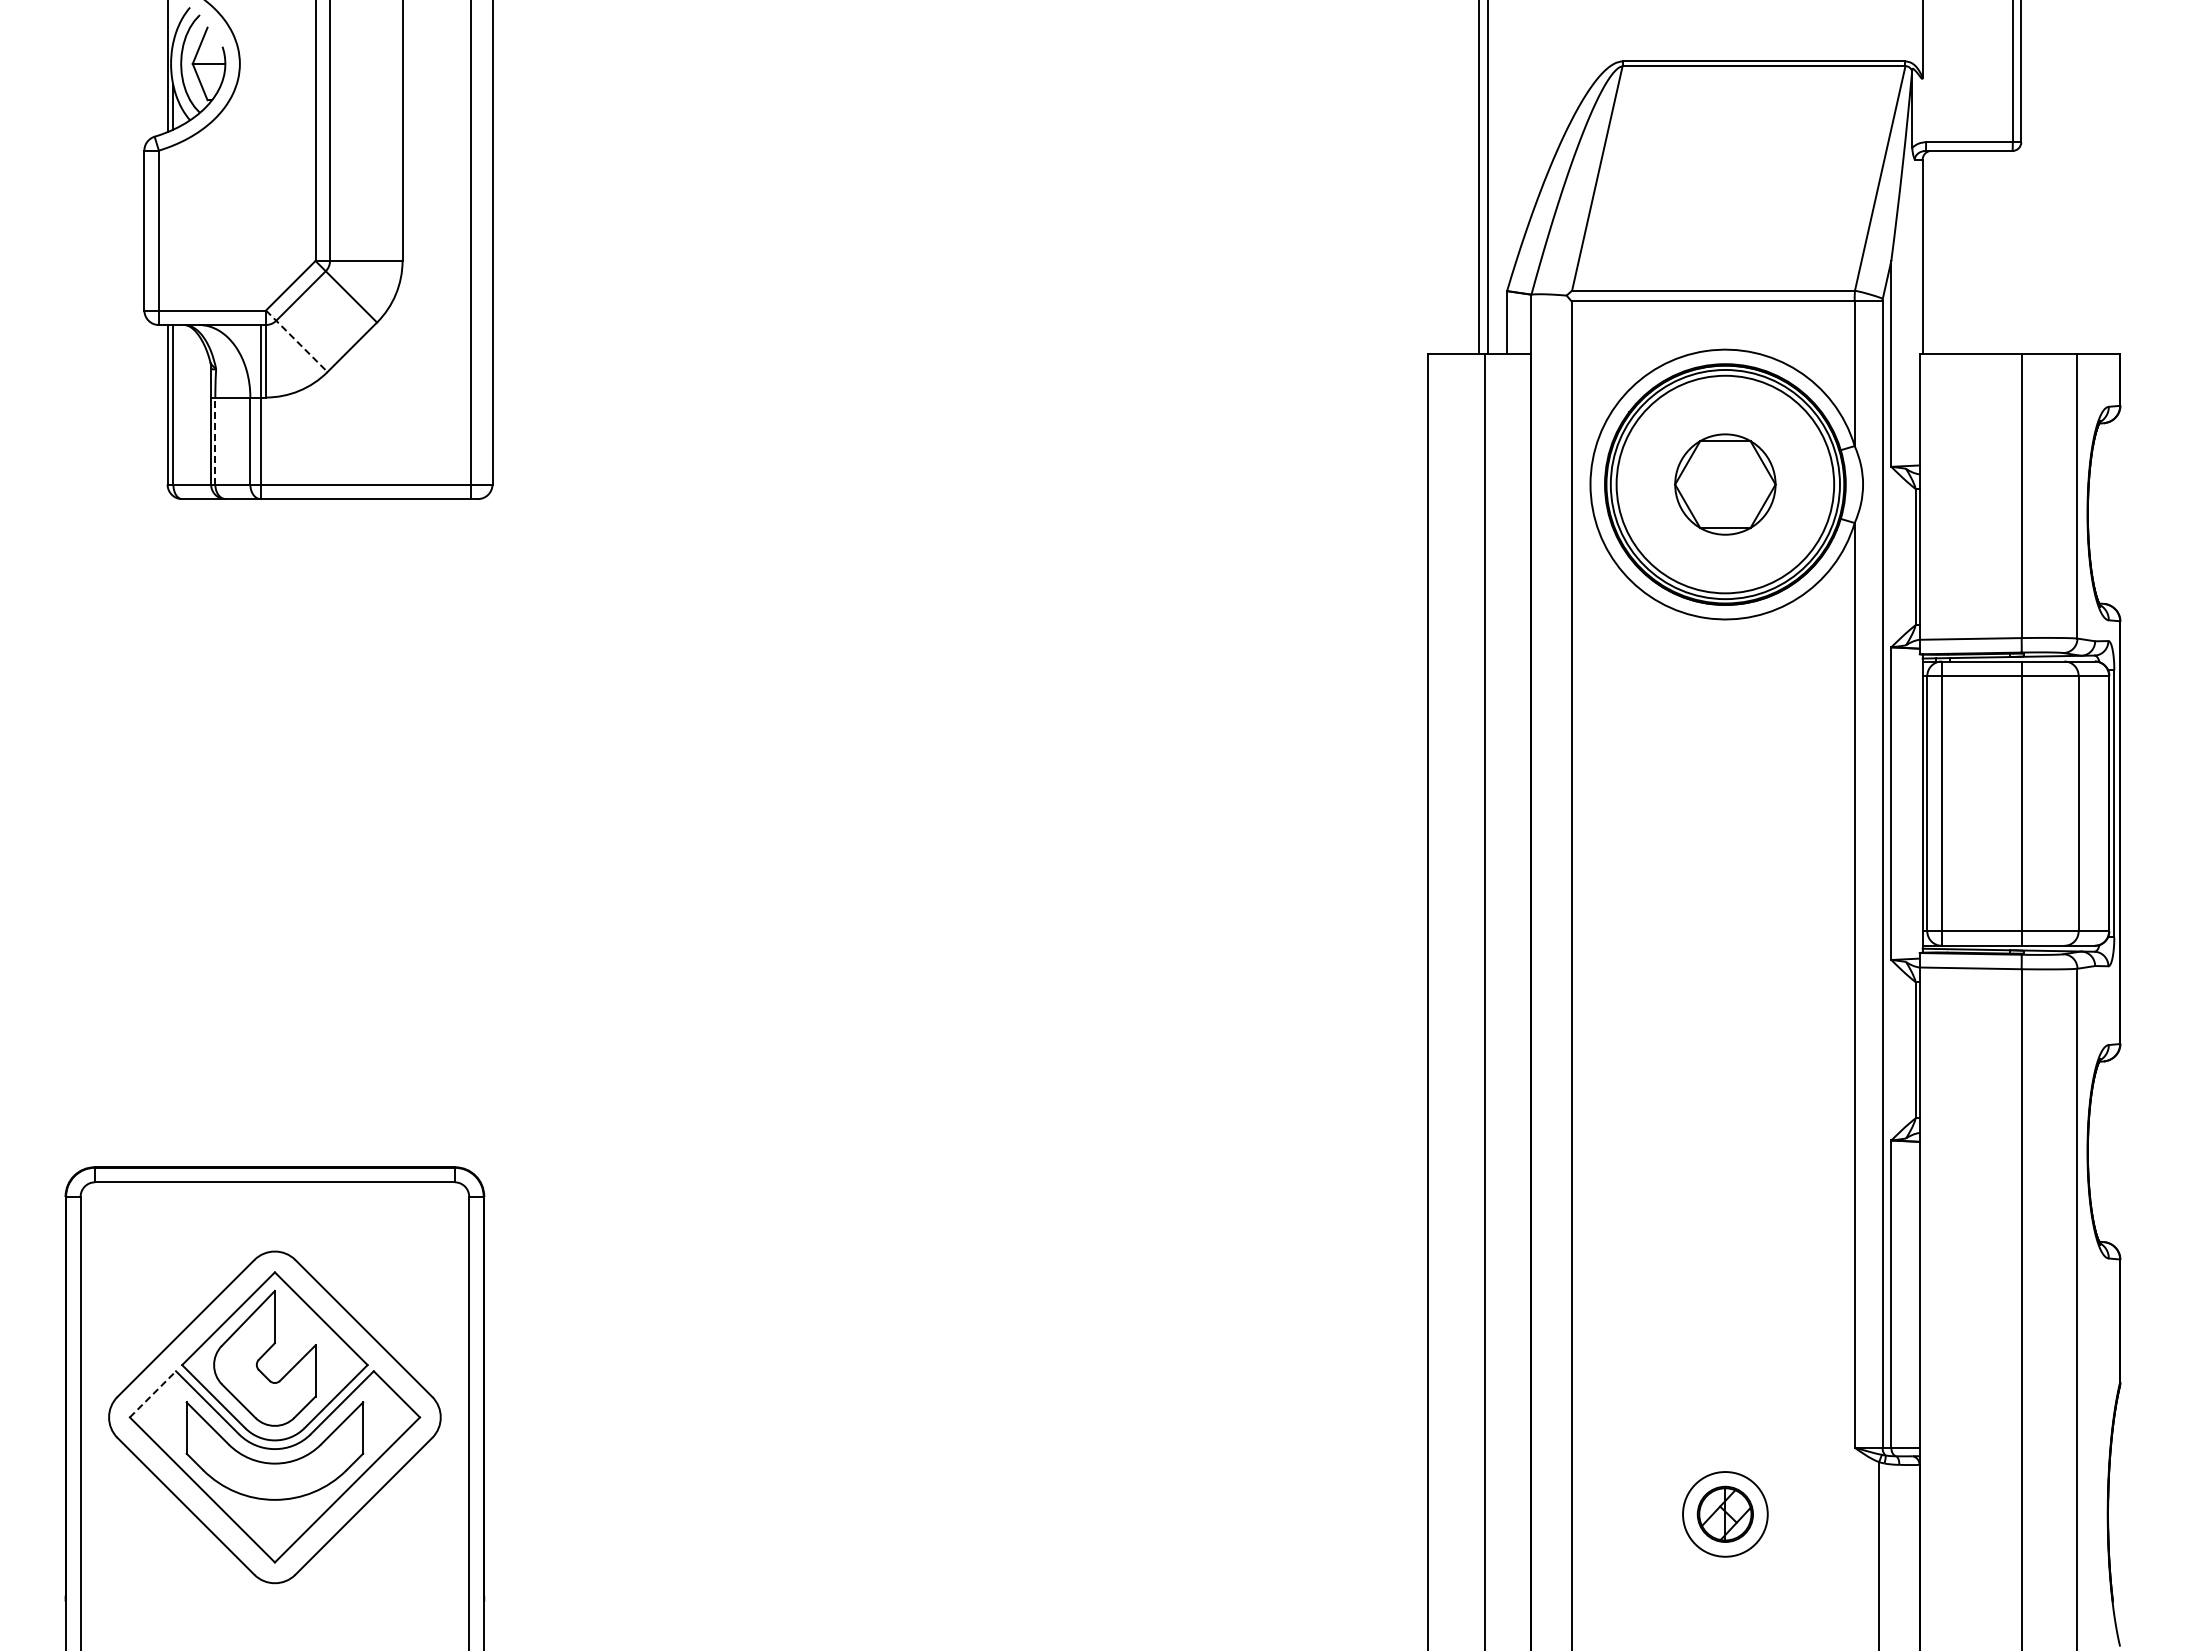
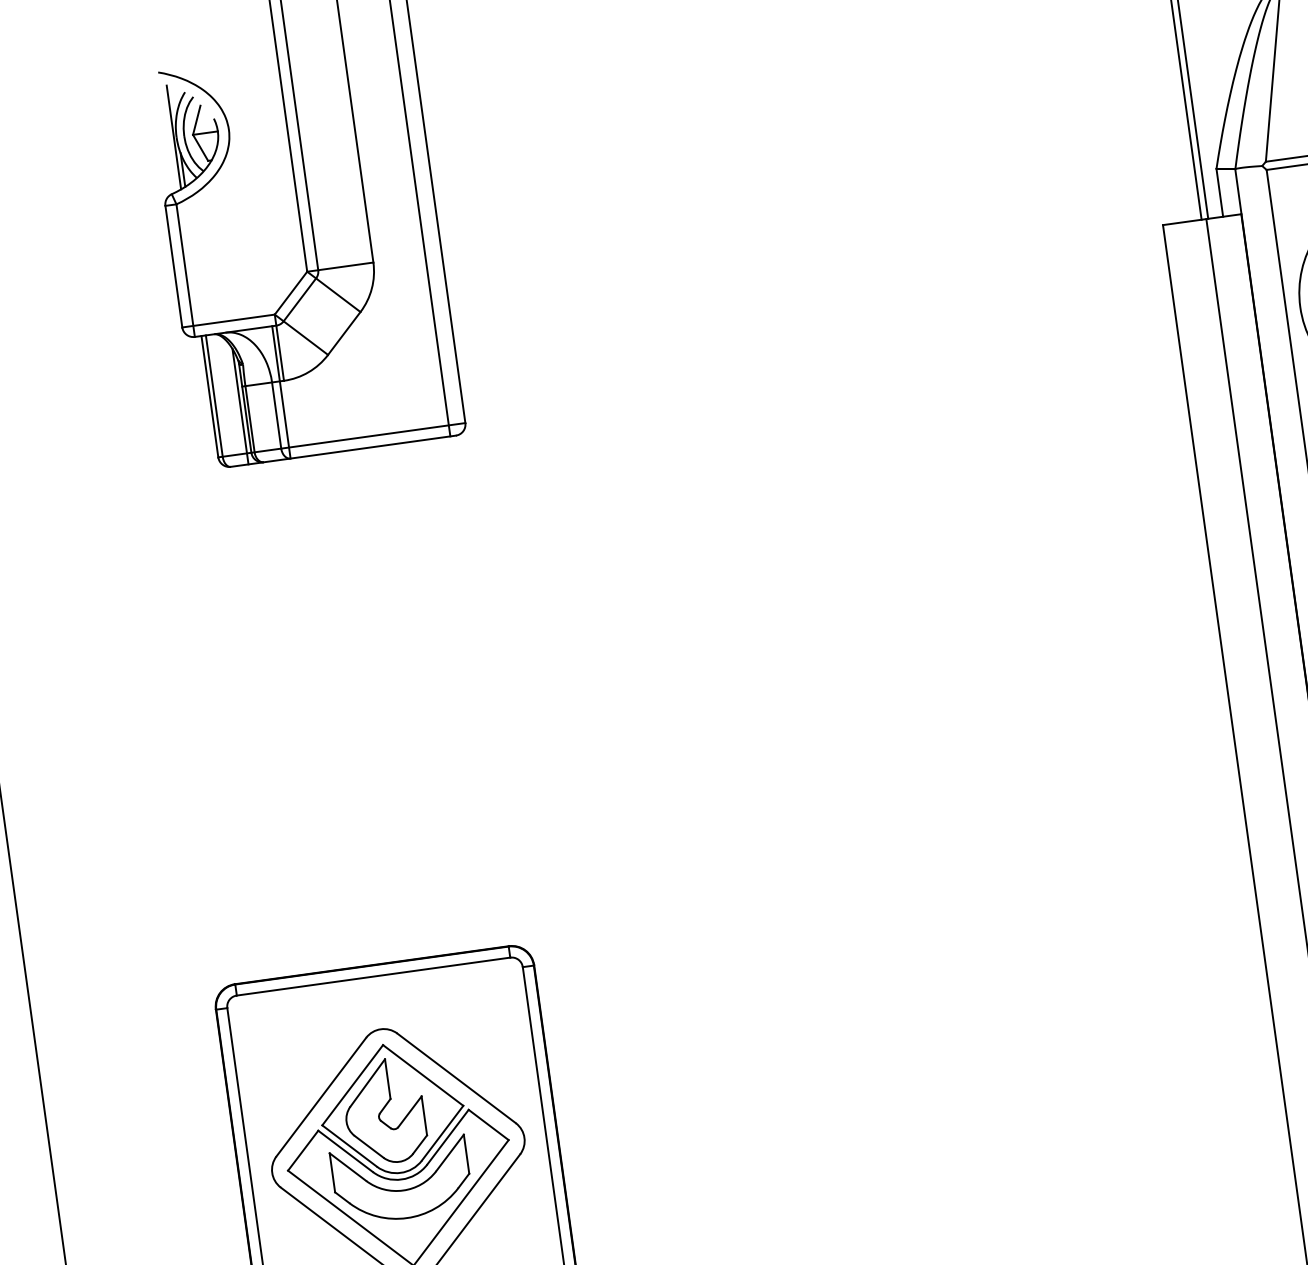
line: (296, 341) -> (301, 334), dashed -> solid
line: (205, 423) -> (240, 406), added
line: (215, 441) -> (250, 419), dashed -> solid
line: (152, 1394) -> (302, 1150), dashed -> solid

